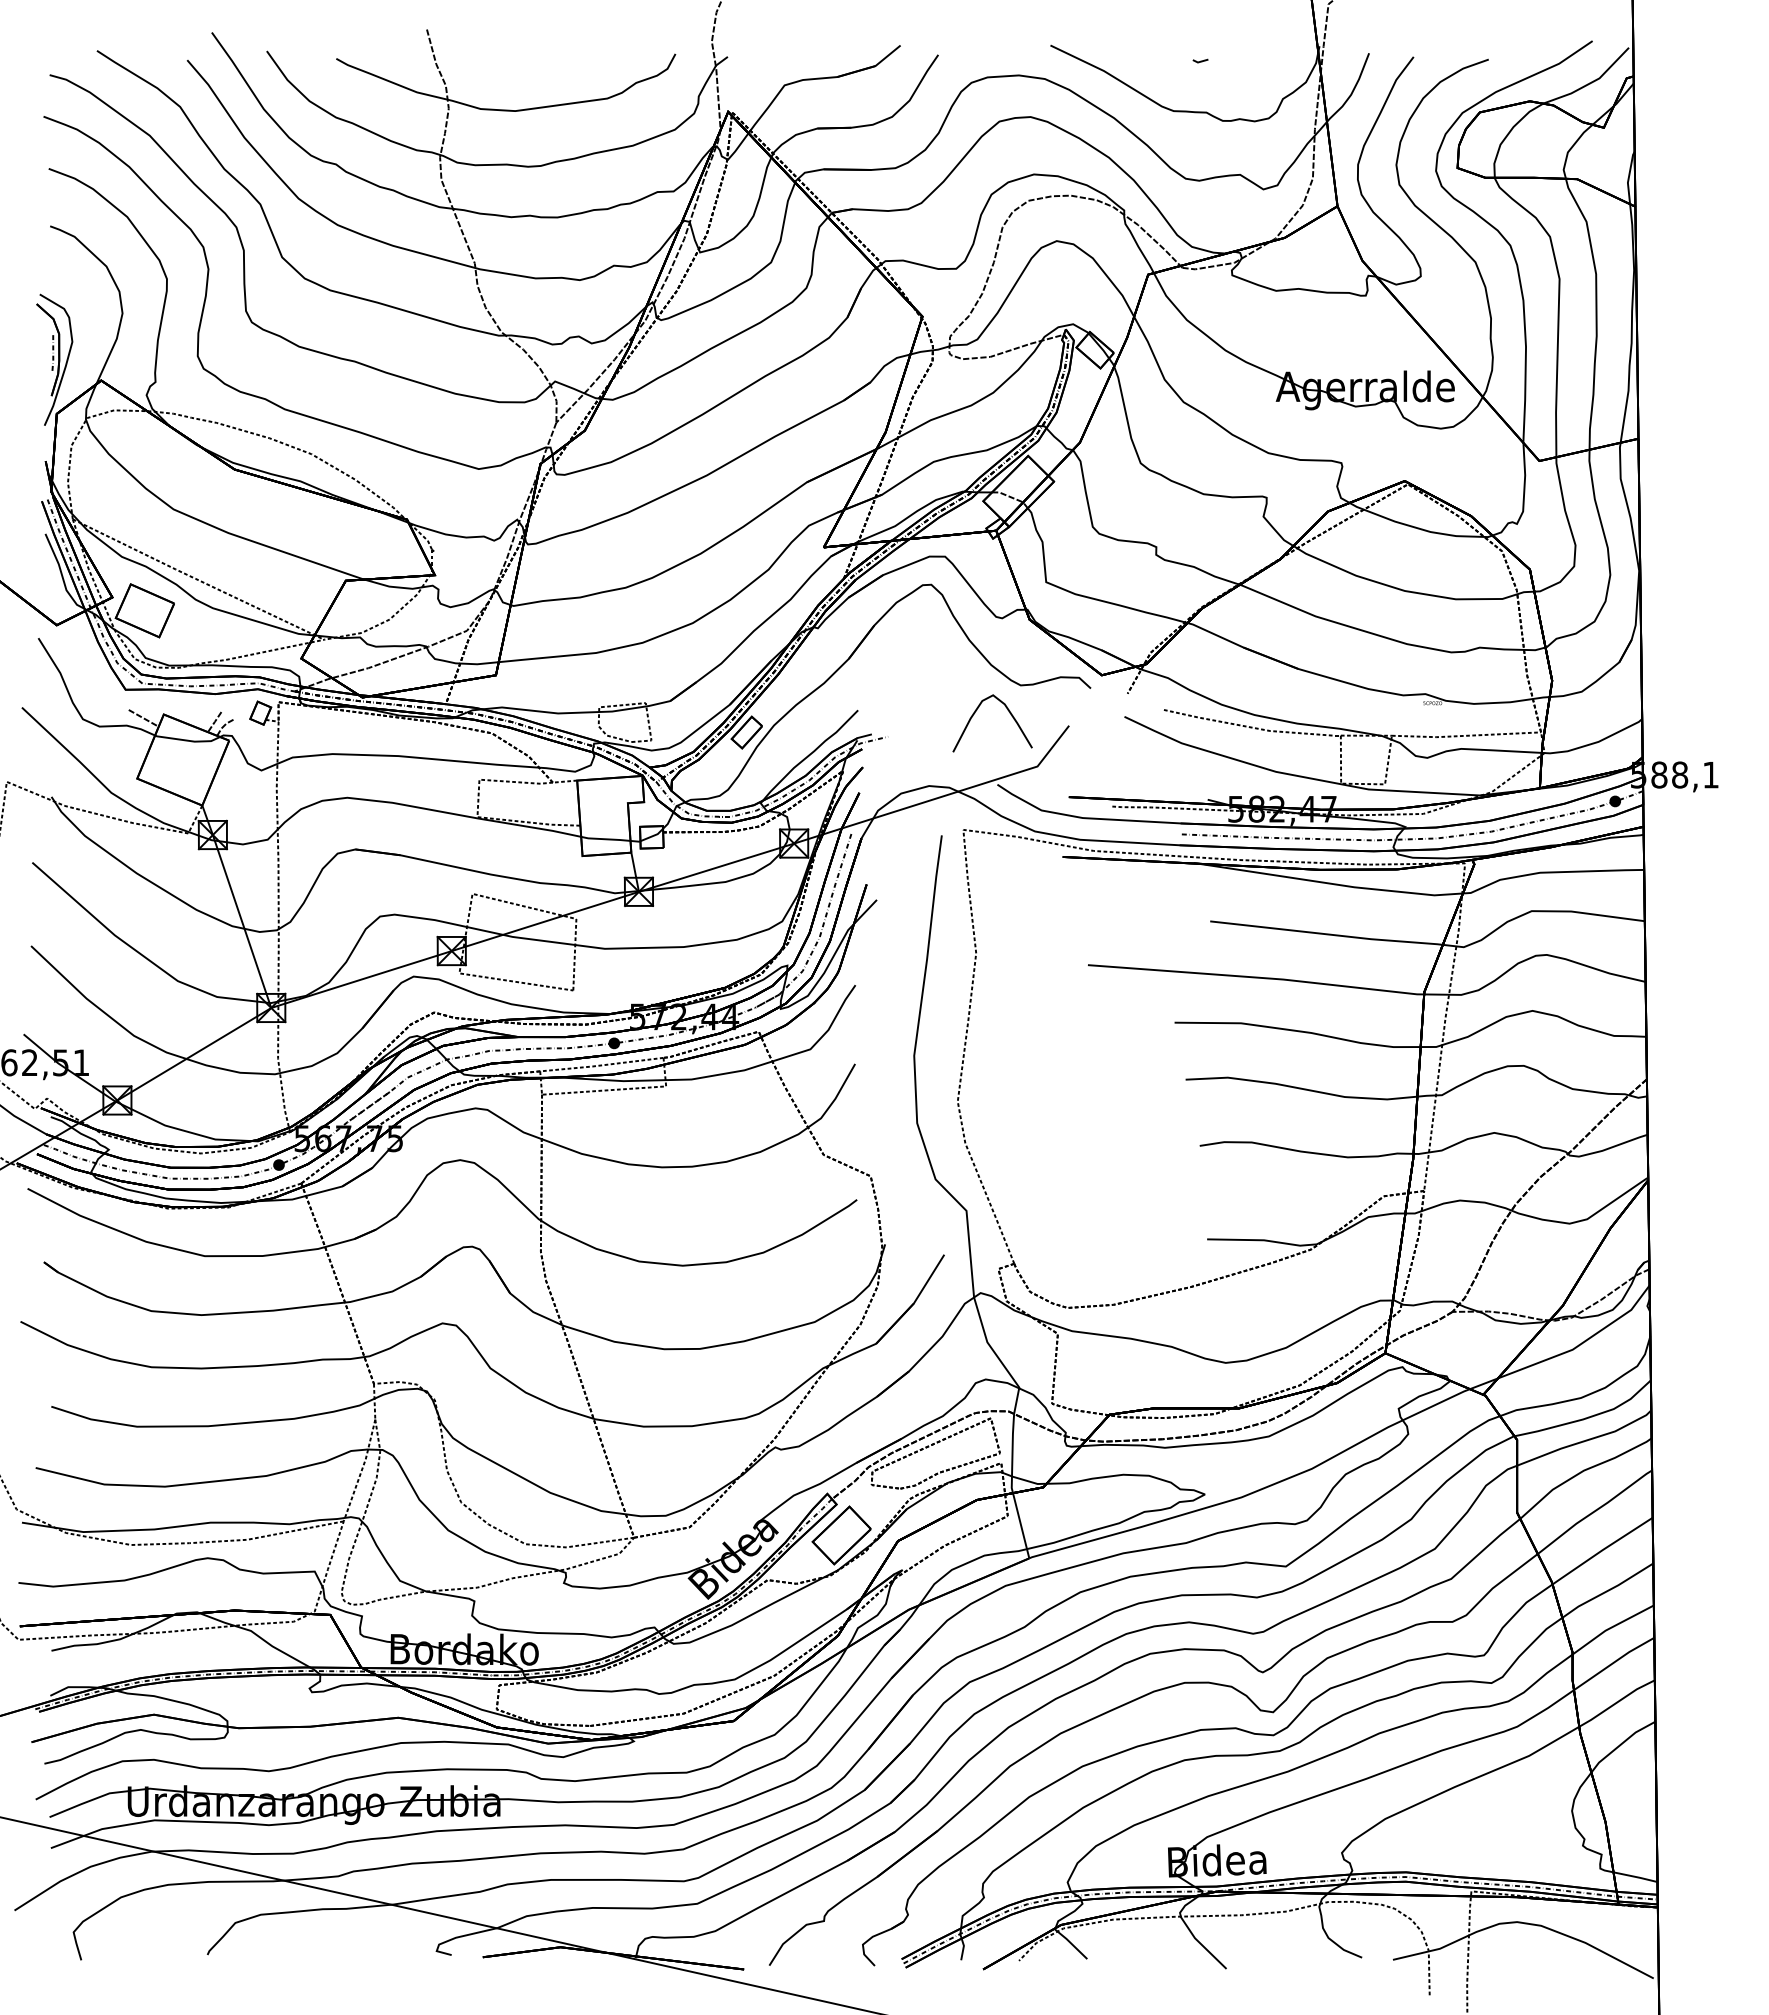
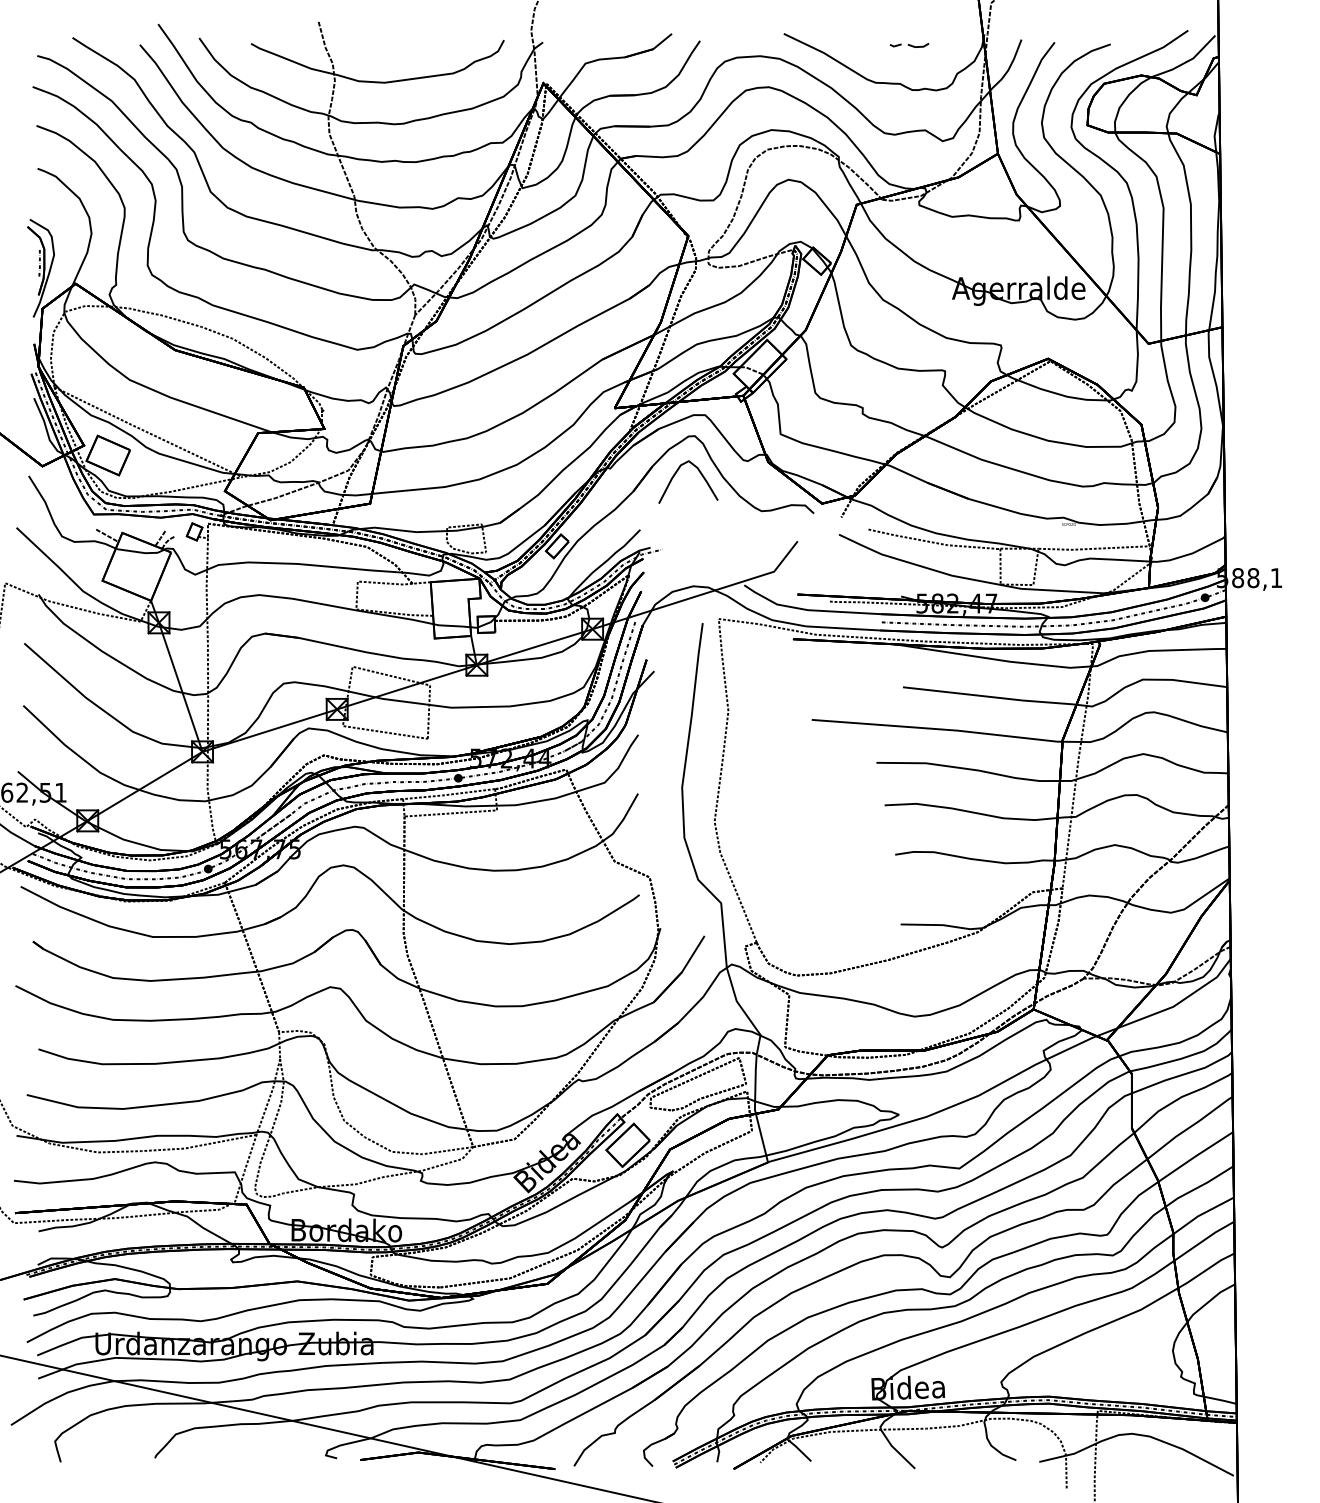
line: (1230, 62) -> (918, 46), added
curve: (975, 713) -> (675, 474), moved

